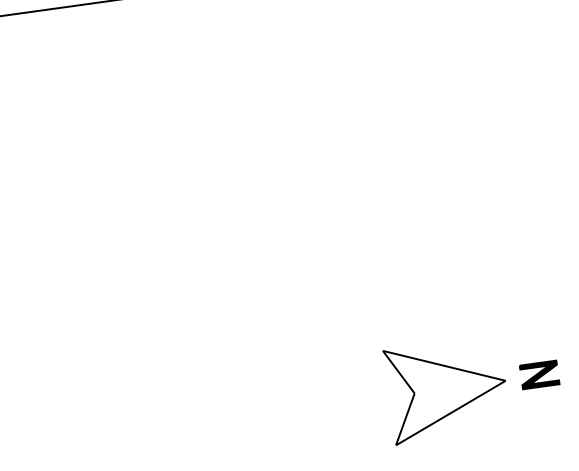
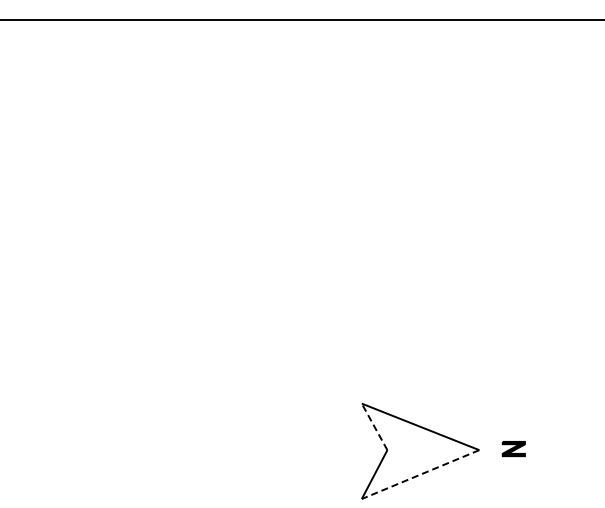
line: (398, 371) -> (374, 426), solid -> dashed
part: (539, 374) -> (513, 448), size x0.6
line: (450, 412) -> (420, 474), solid -> dashed

